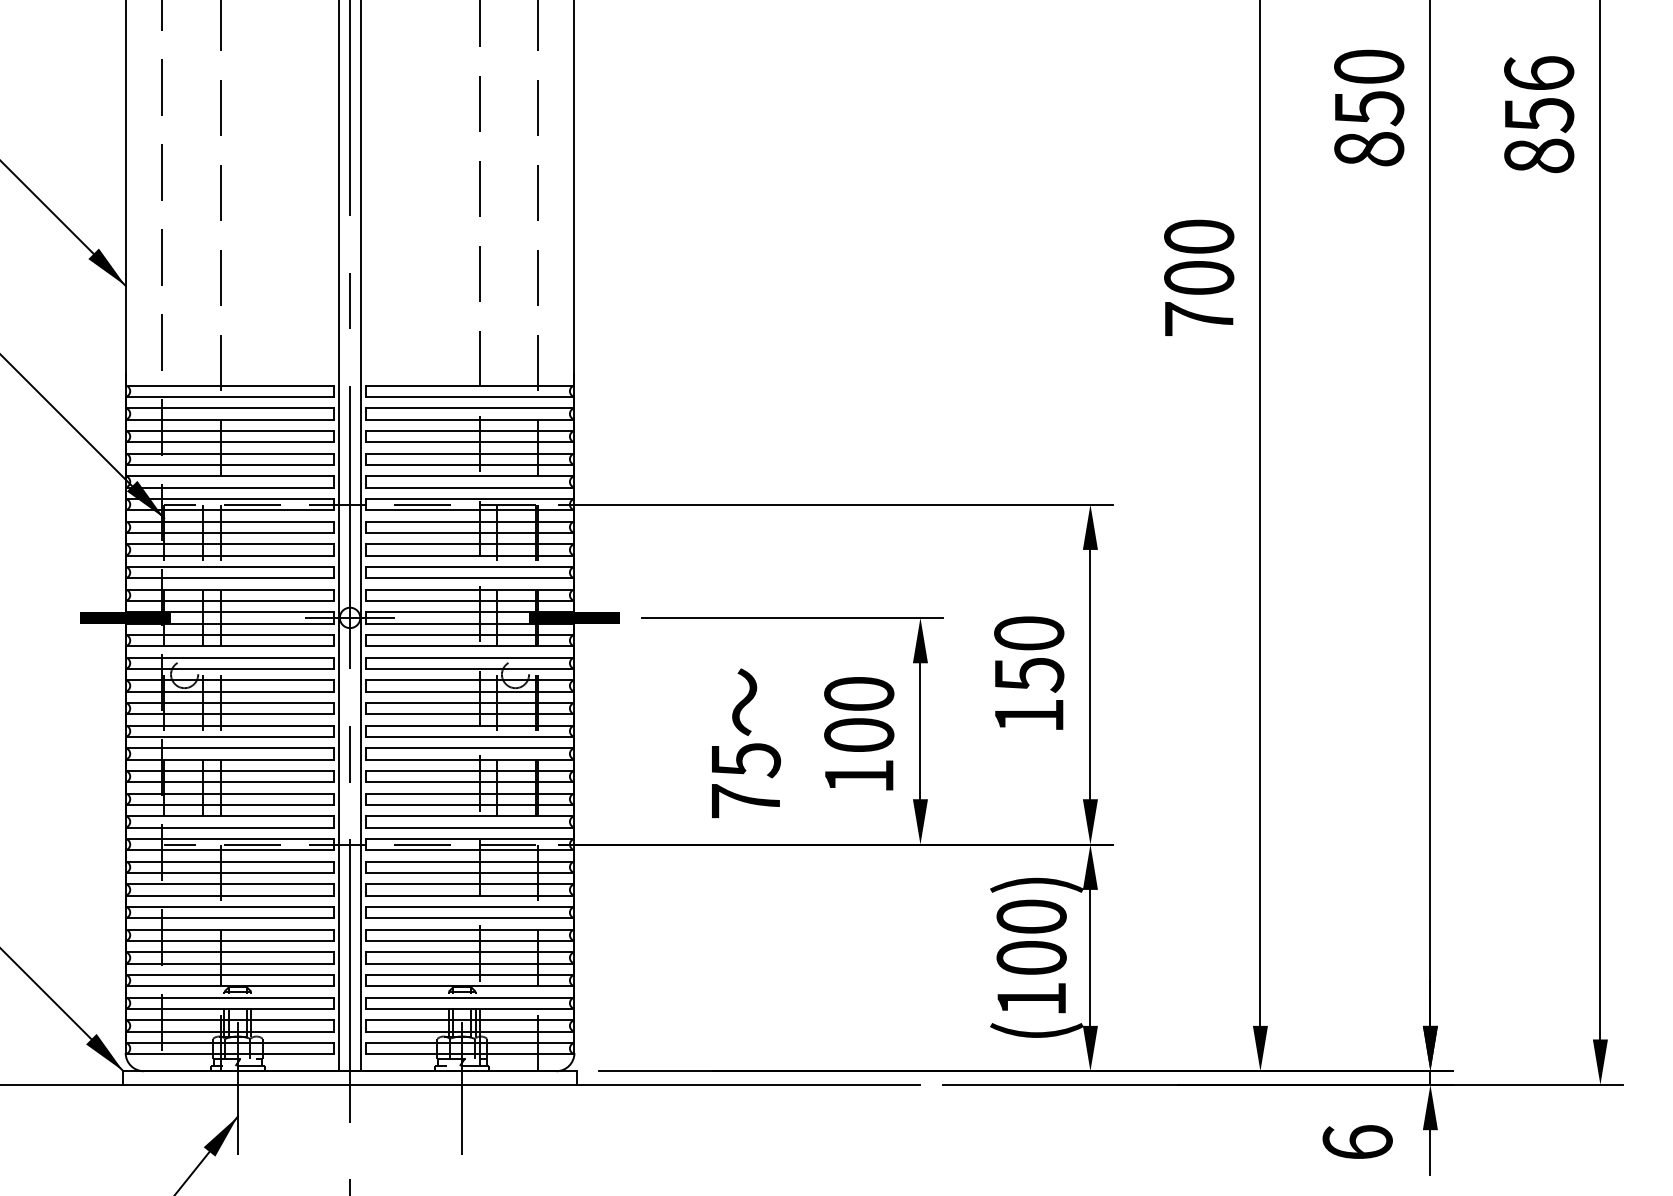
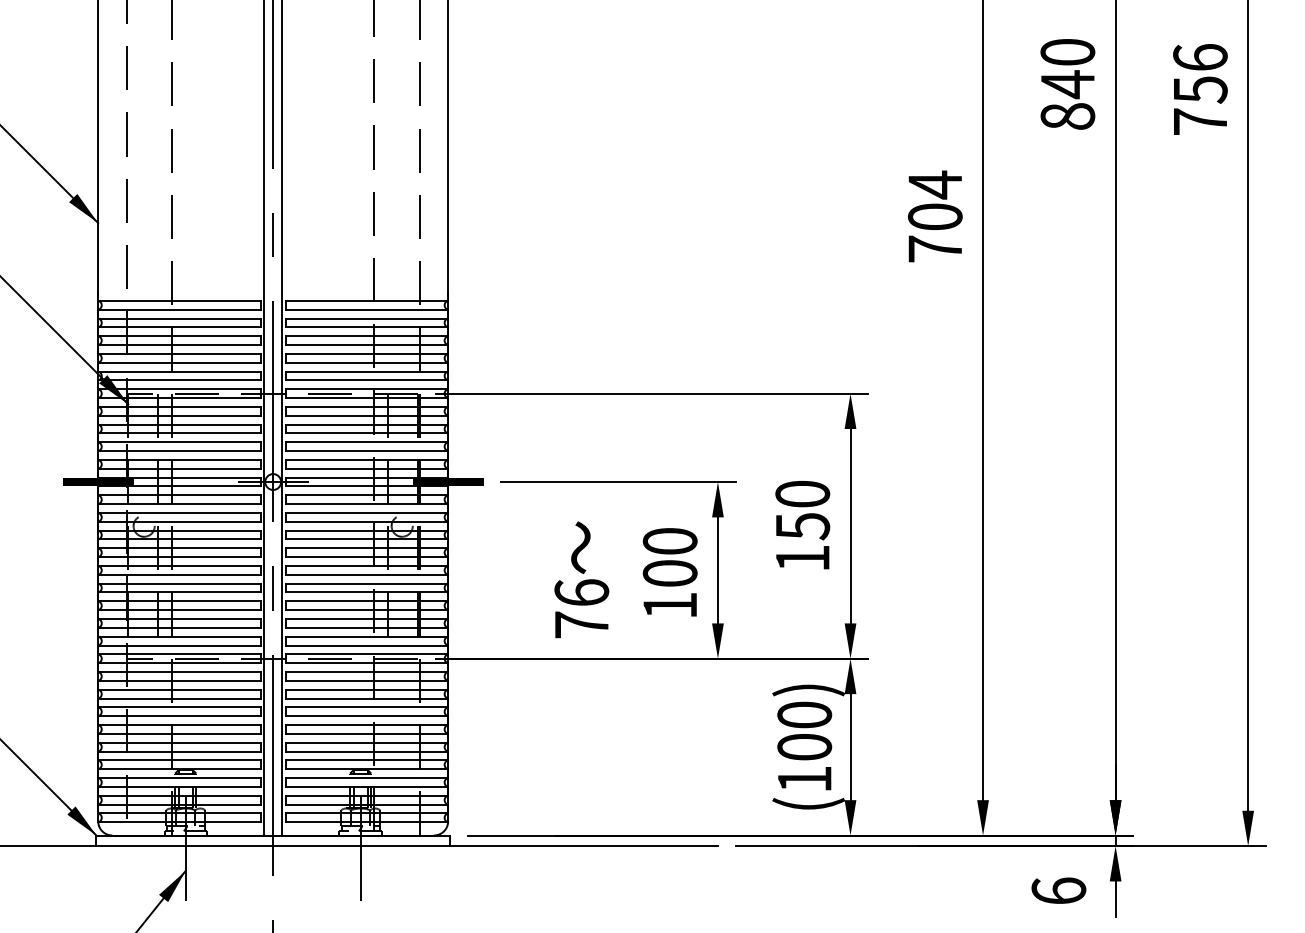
text: (1369, 108) -> (1068, 84), 850 -> 840
text: (1539, 155) -> (1200, 121), 856 -> 756
text: (1199, 236) -> (935, 184), 700 -> 704
text: (745, 760) -> (581, 593), 75 -> 76

